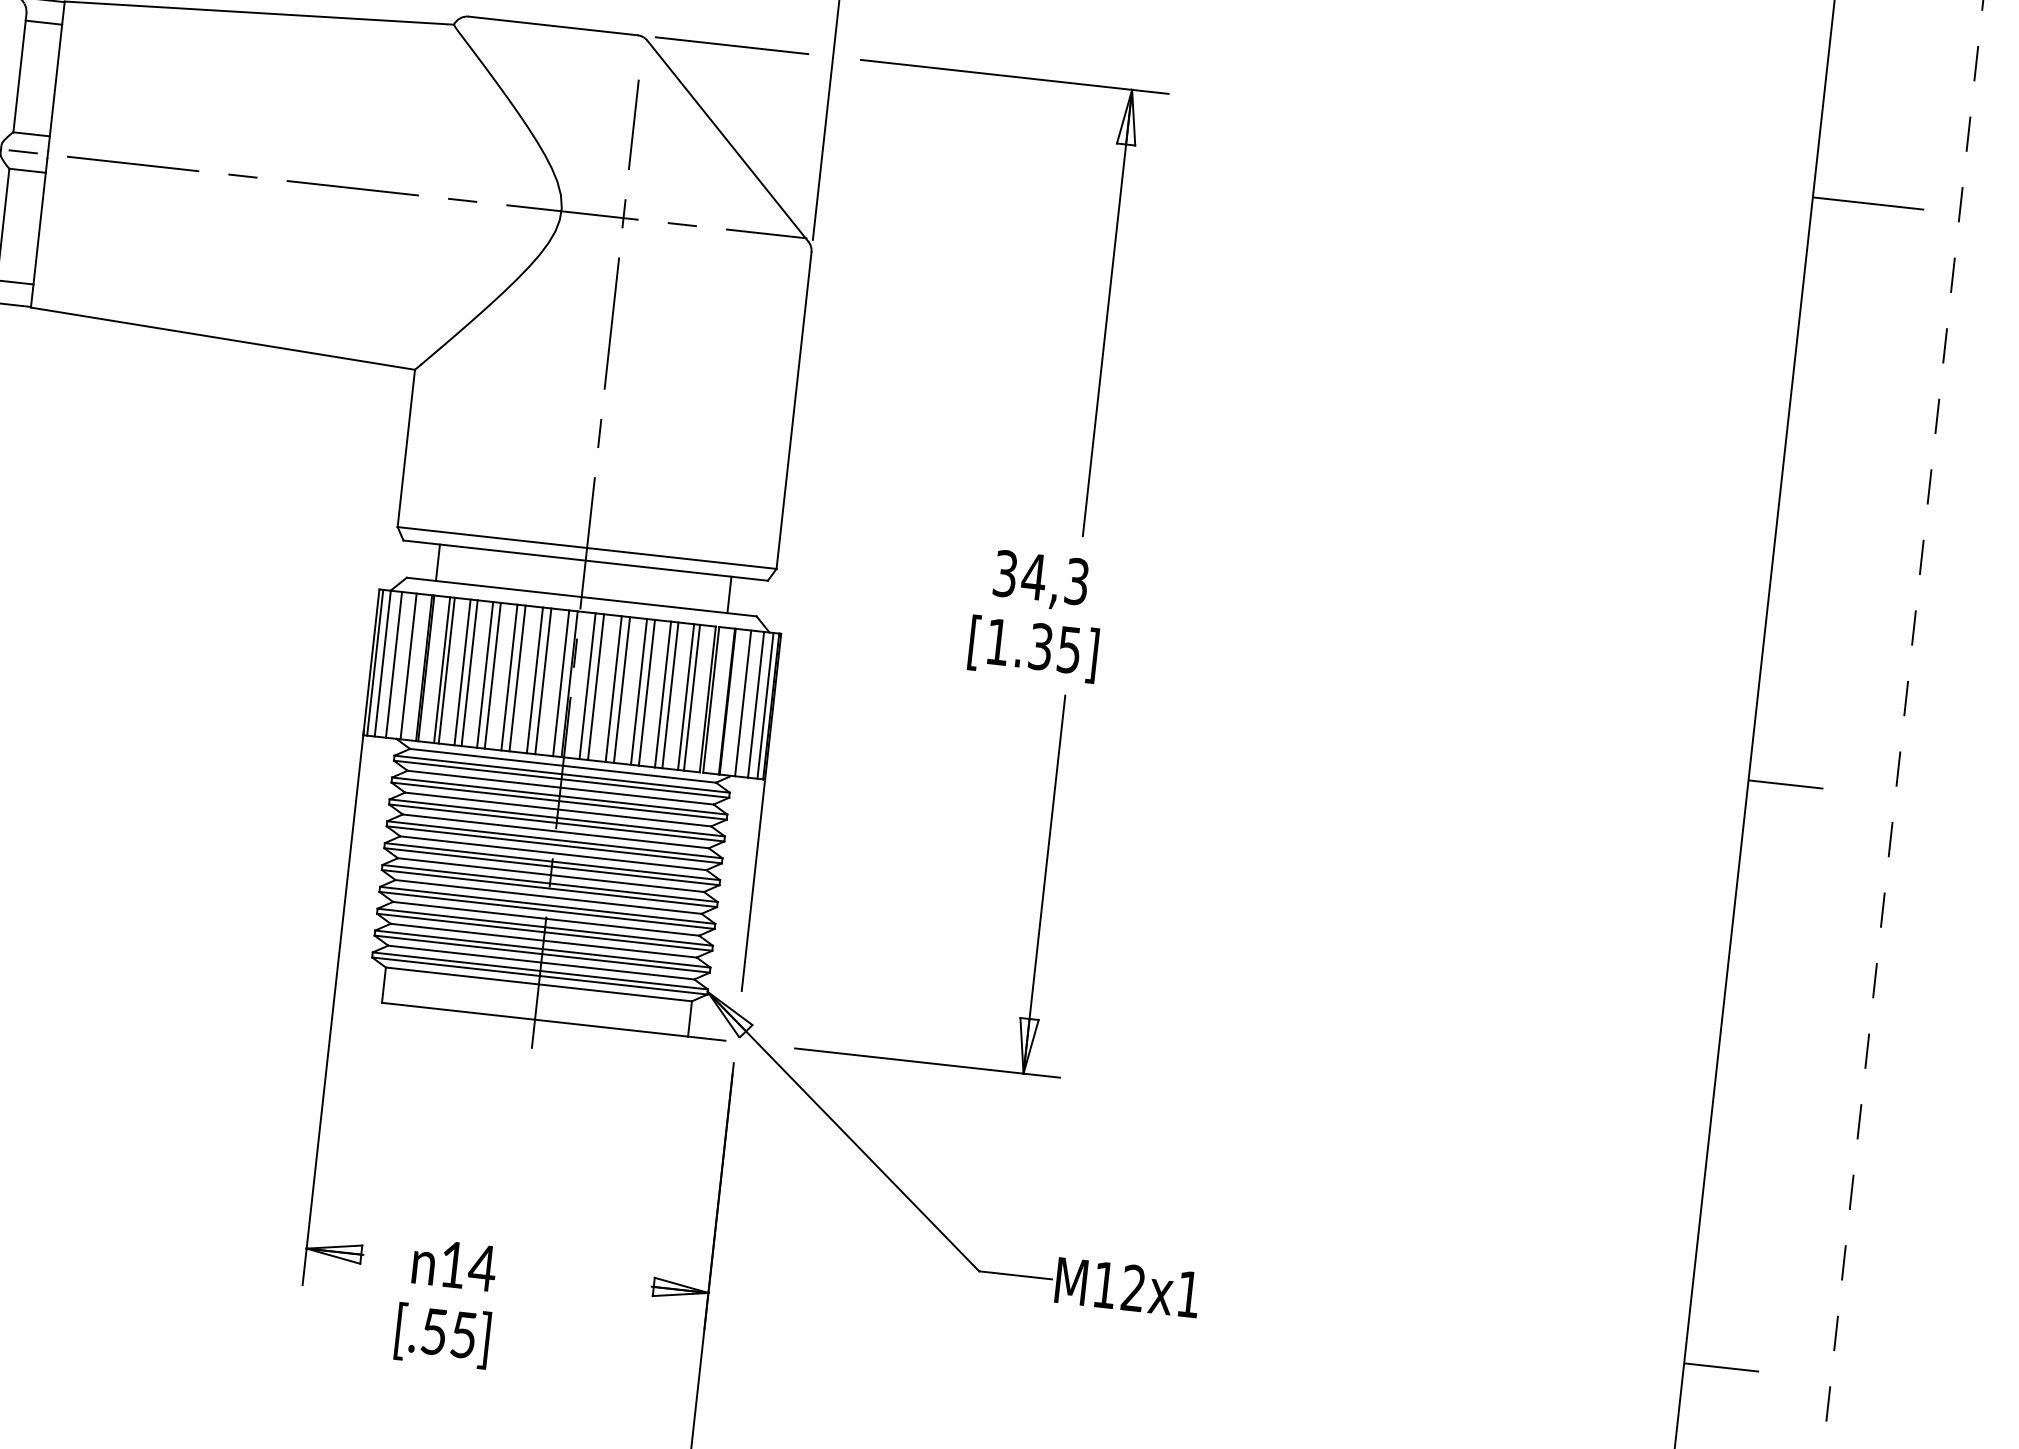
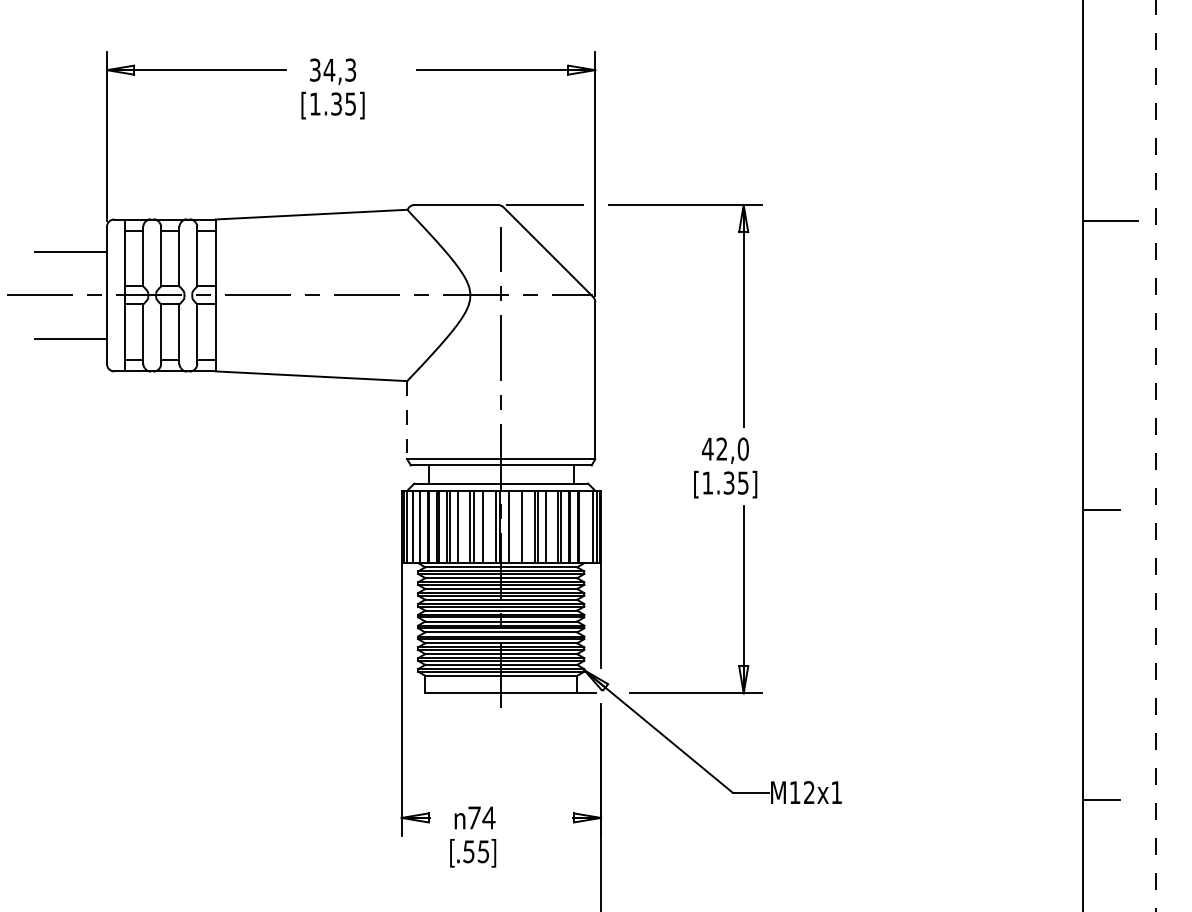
line: (406, 449) -> (407, 420), solid -> dashed
text: (1039, 576) -> (724, 448), 34,3 -> 42,0
line: (492, 674) -> (461, 526), removed
line: (544, 680) -> (487, 526), removed
line: (596, 686) -> (513, 526), removed
line: (622, 689) -> (526, 526), removed
line: (671, 694) -> (550, 526), removed
line: (743, 702) -> (586, 526), removed
text: (453, 1263) -> (474, 817), 14 -> 74

